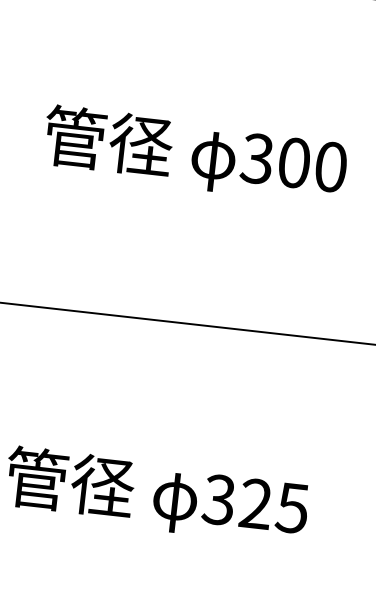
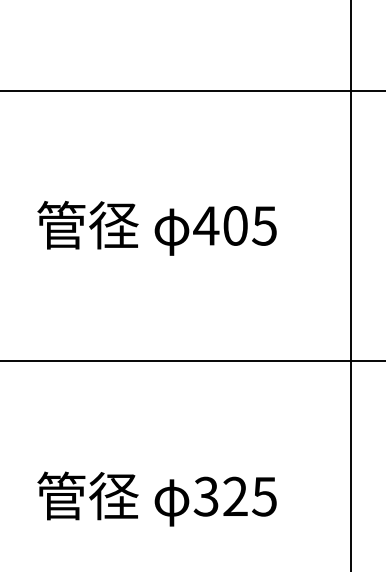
text: (292, 162) -> (234, 225), 300 -> 405

